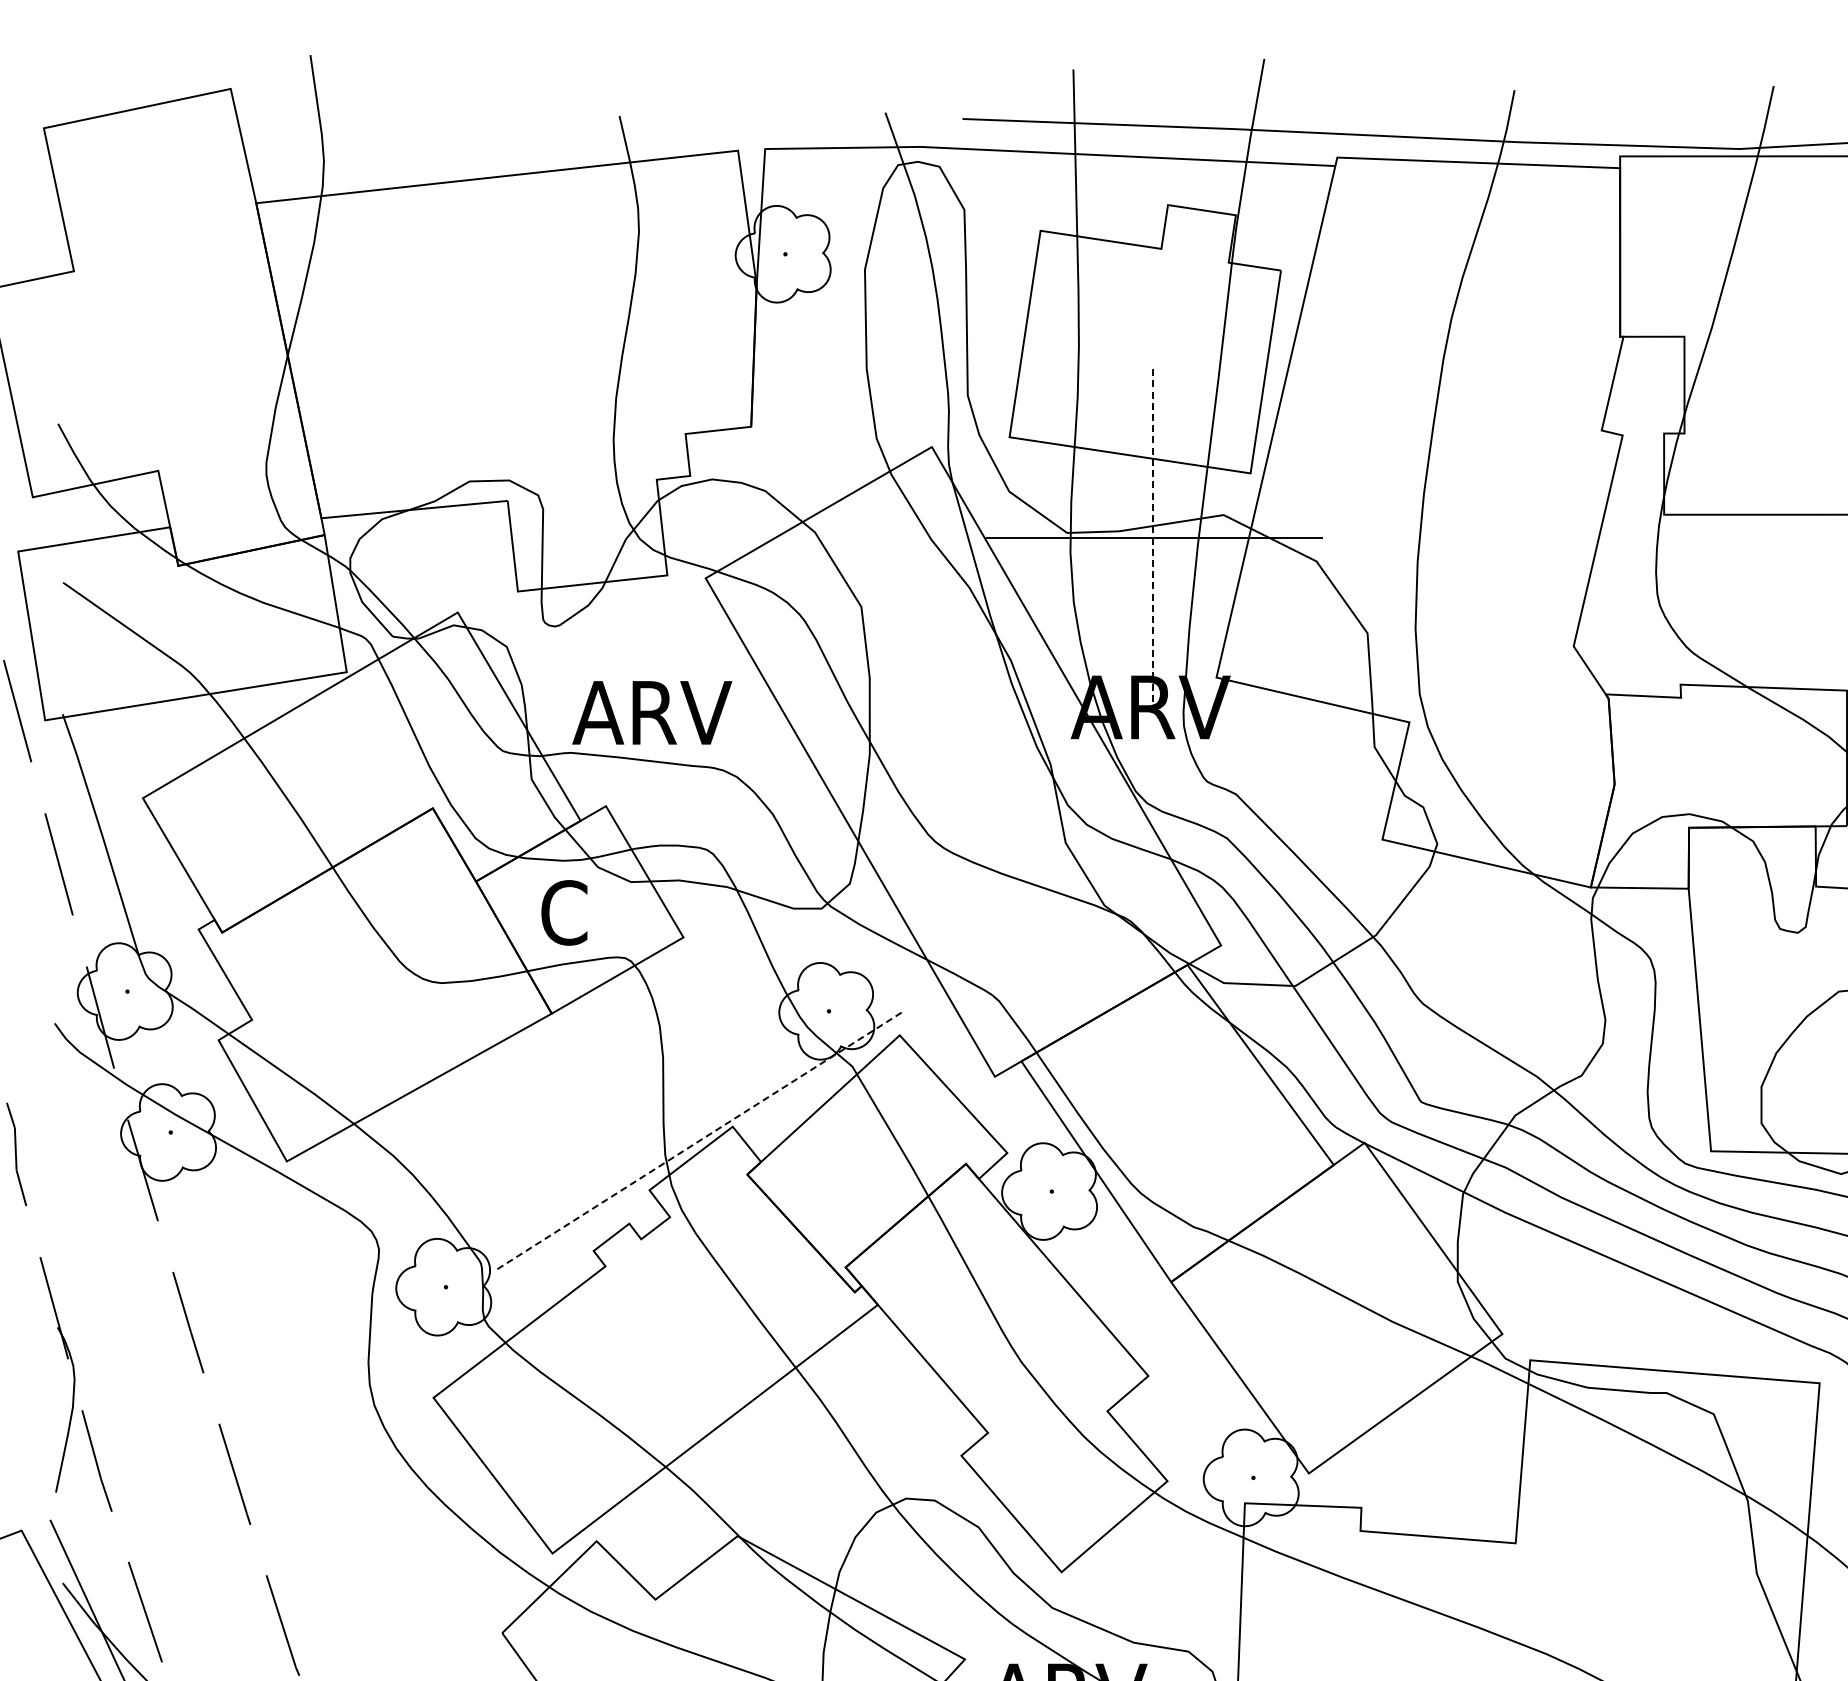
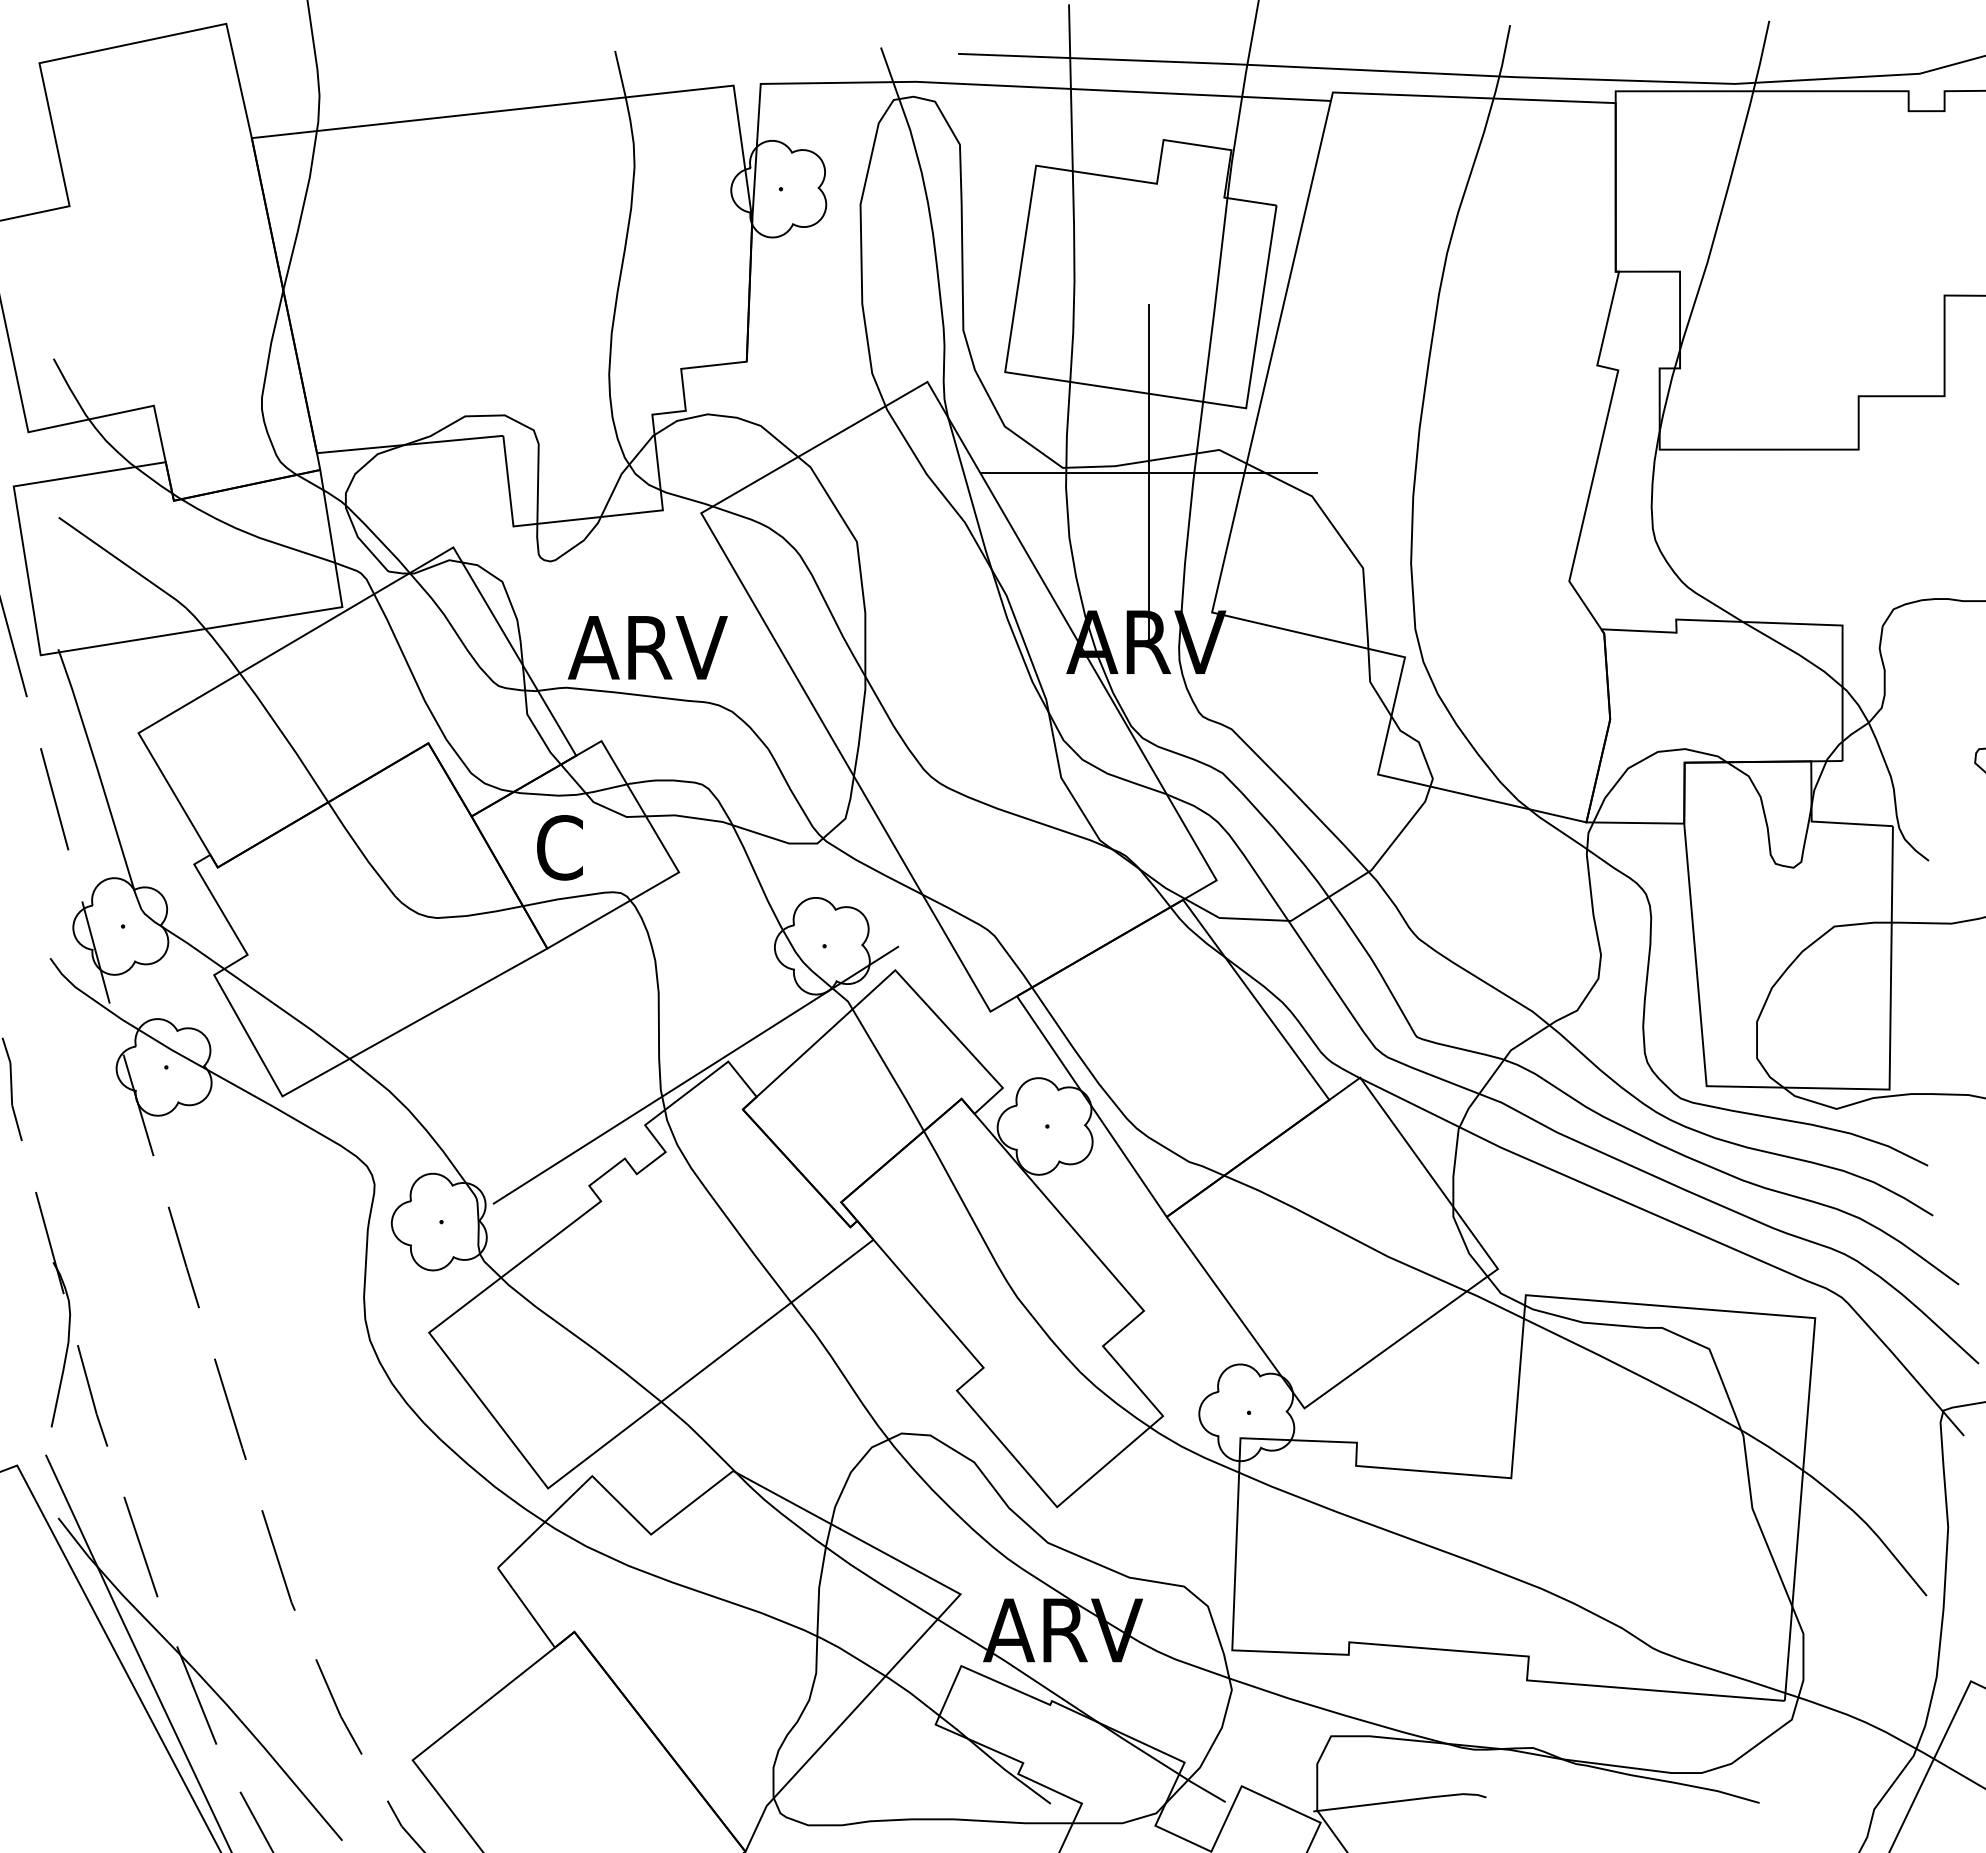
line: (1152, 538) -> (1148, 473), dashed -> solid
line: (700, 1139) -> (696, 1074), dashed -> solid

